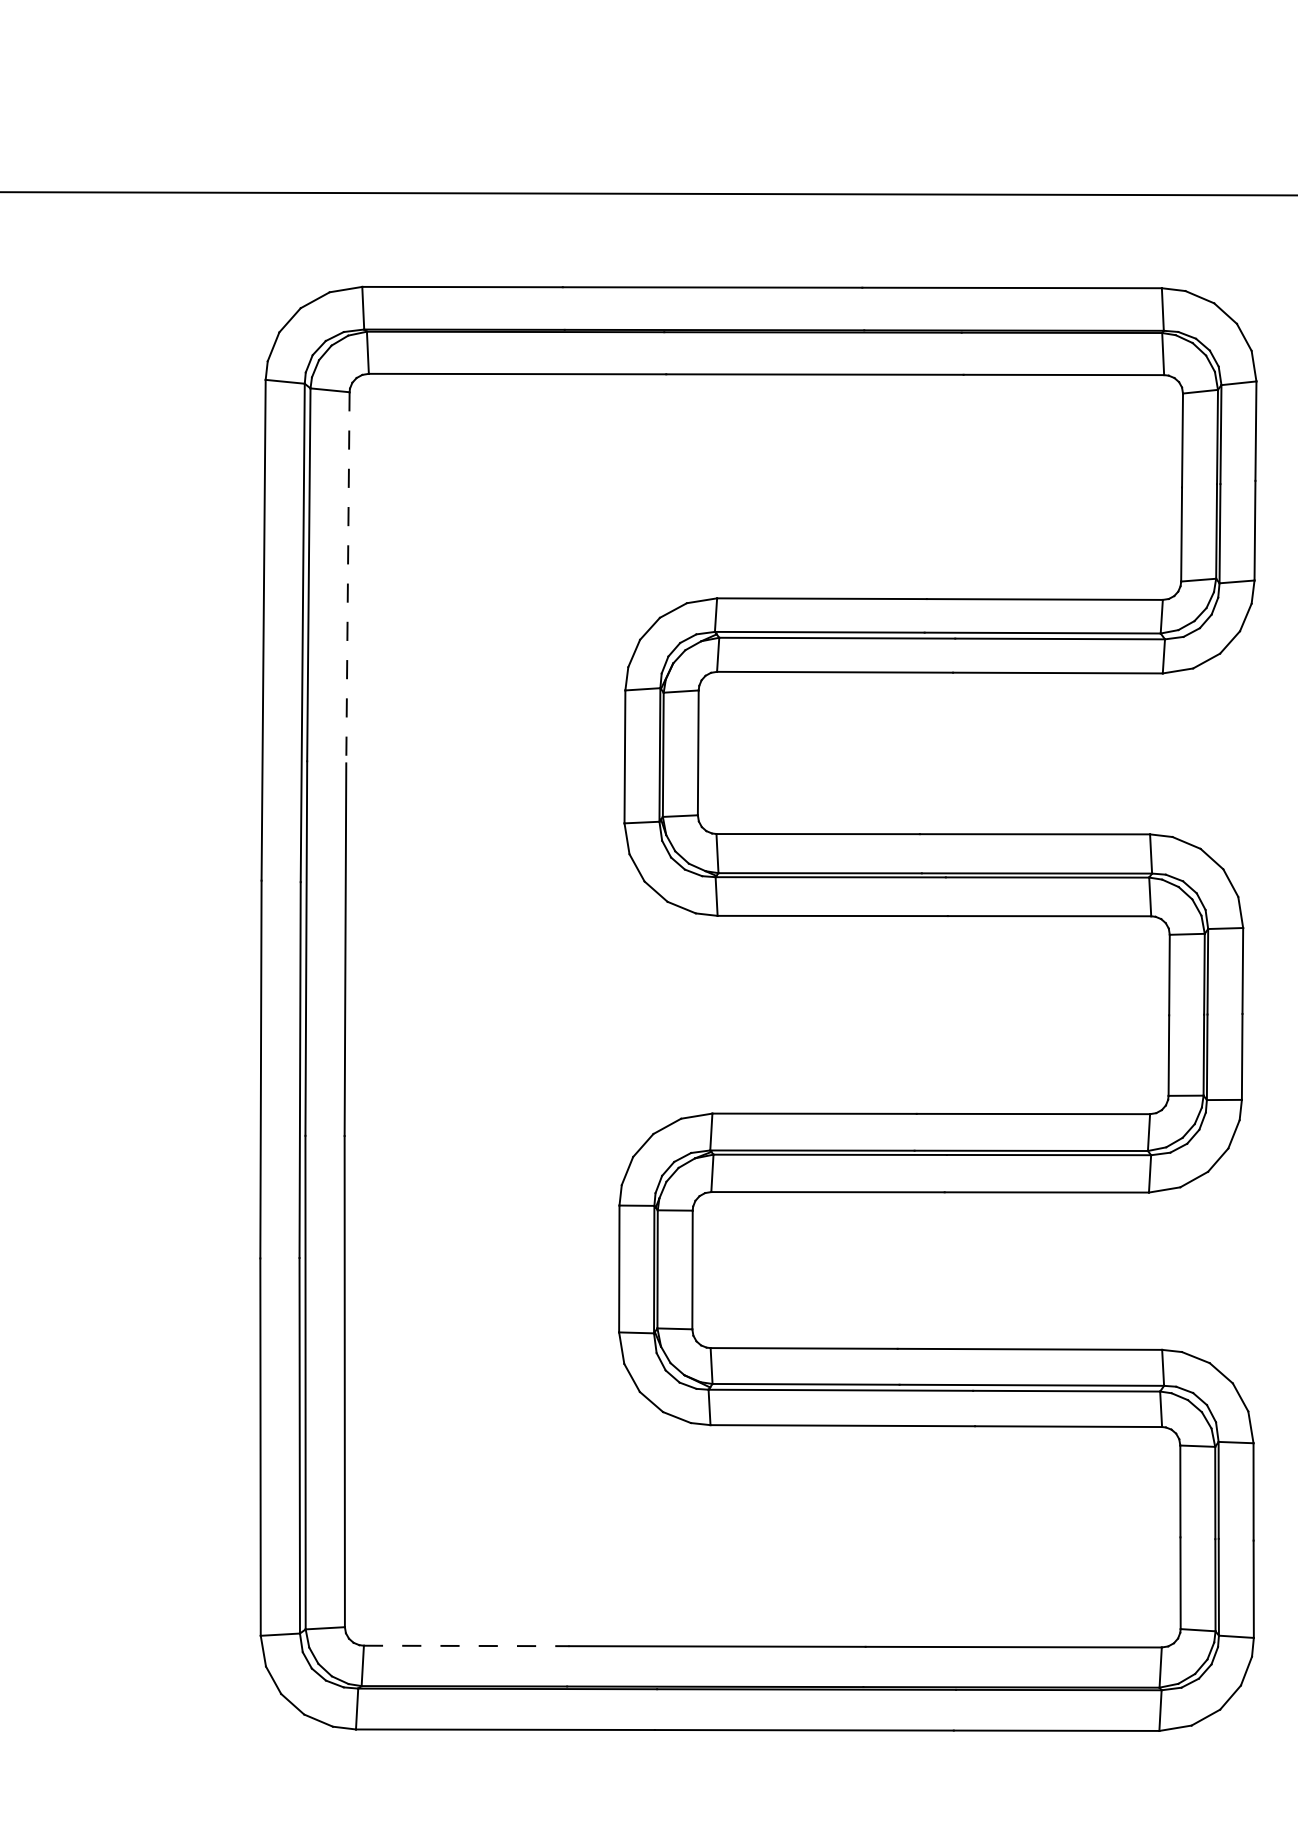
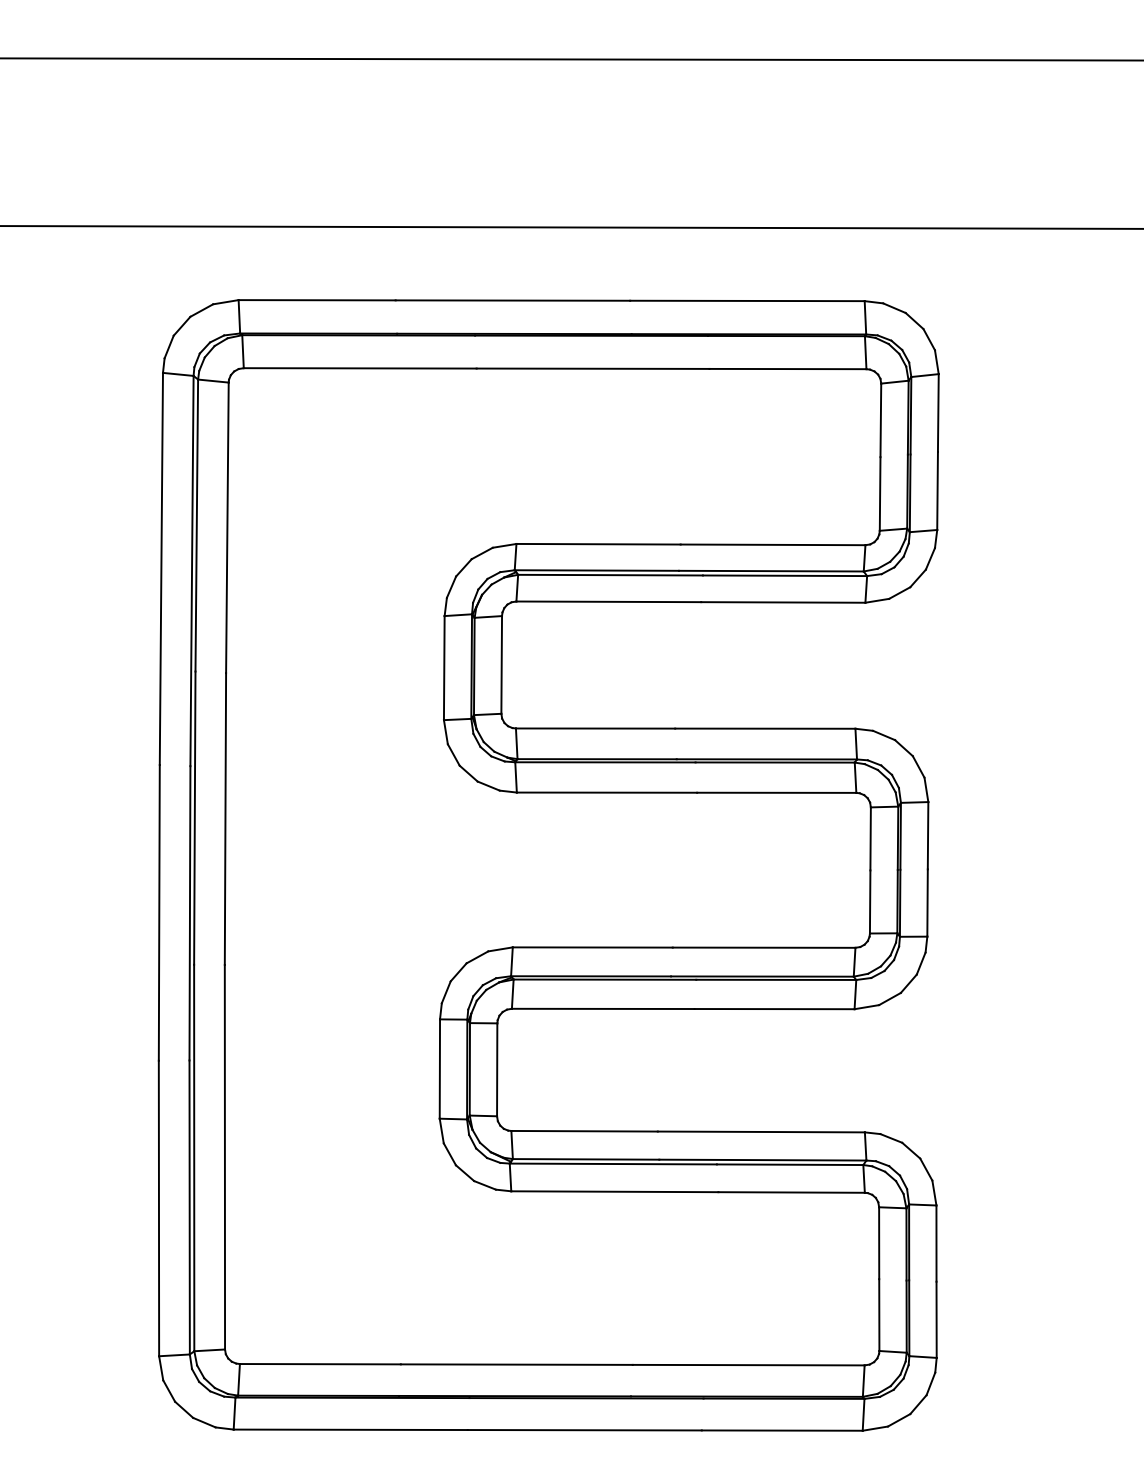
line: (348, 578) -> (227, 528), dashed -> solid
line: (466, 1646) -> (320, 1364), dashed -> solid

